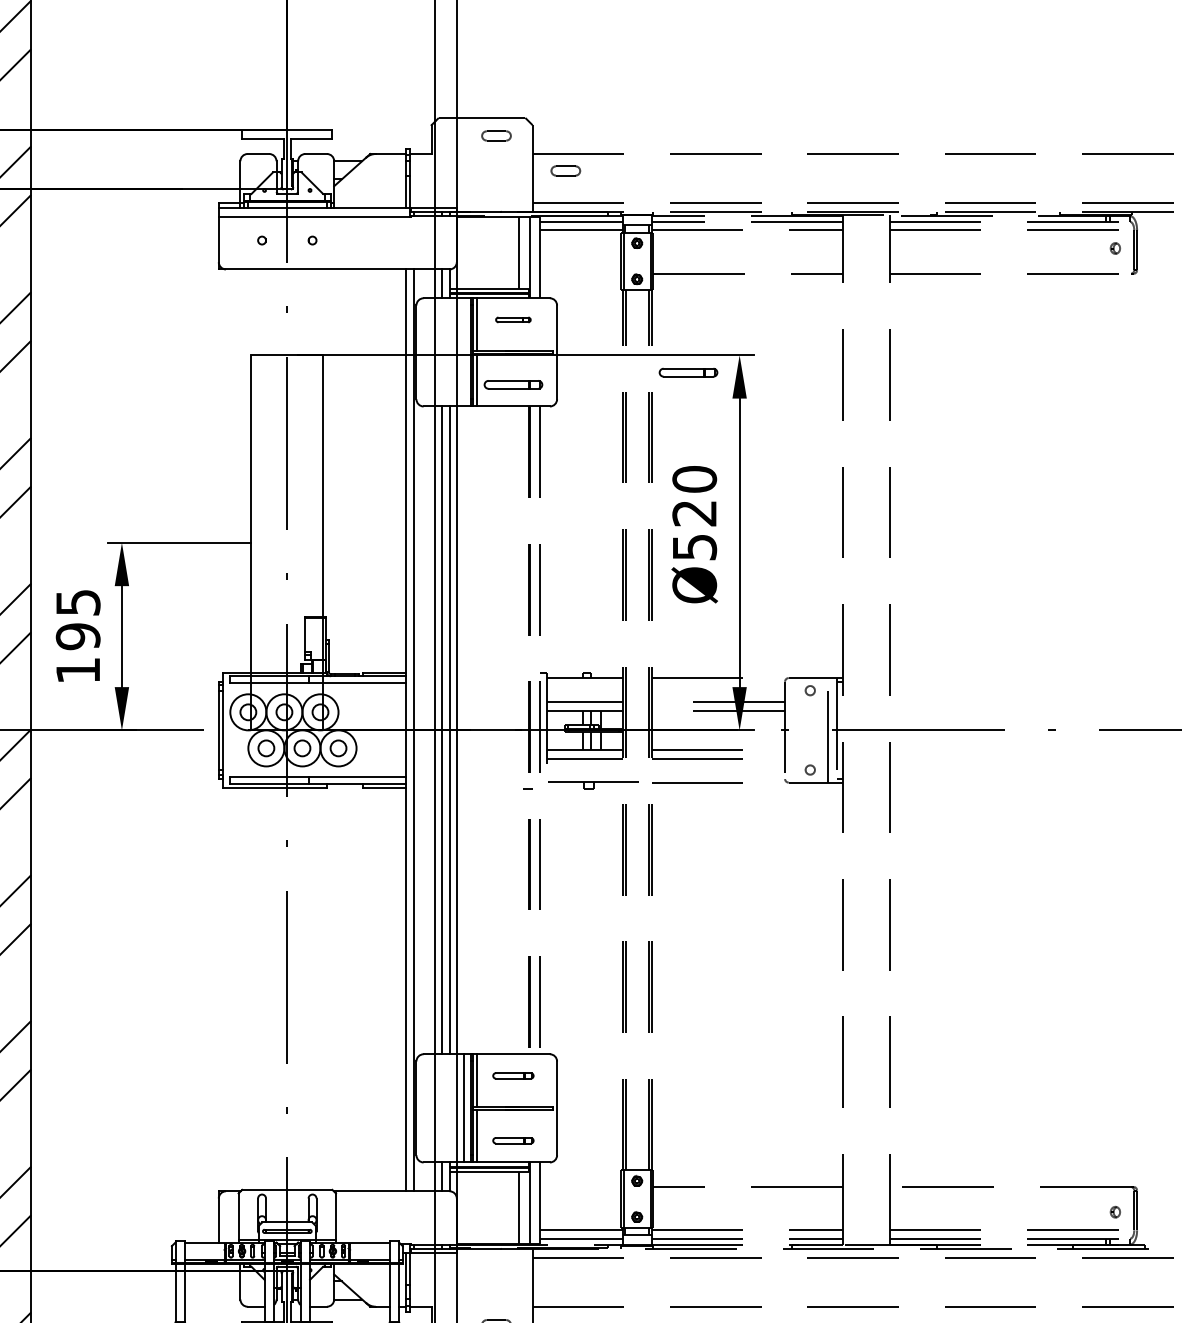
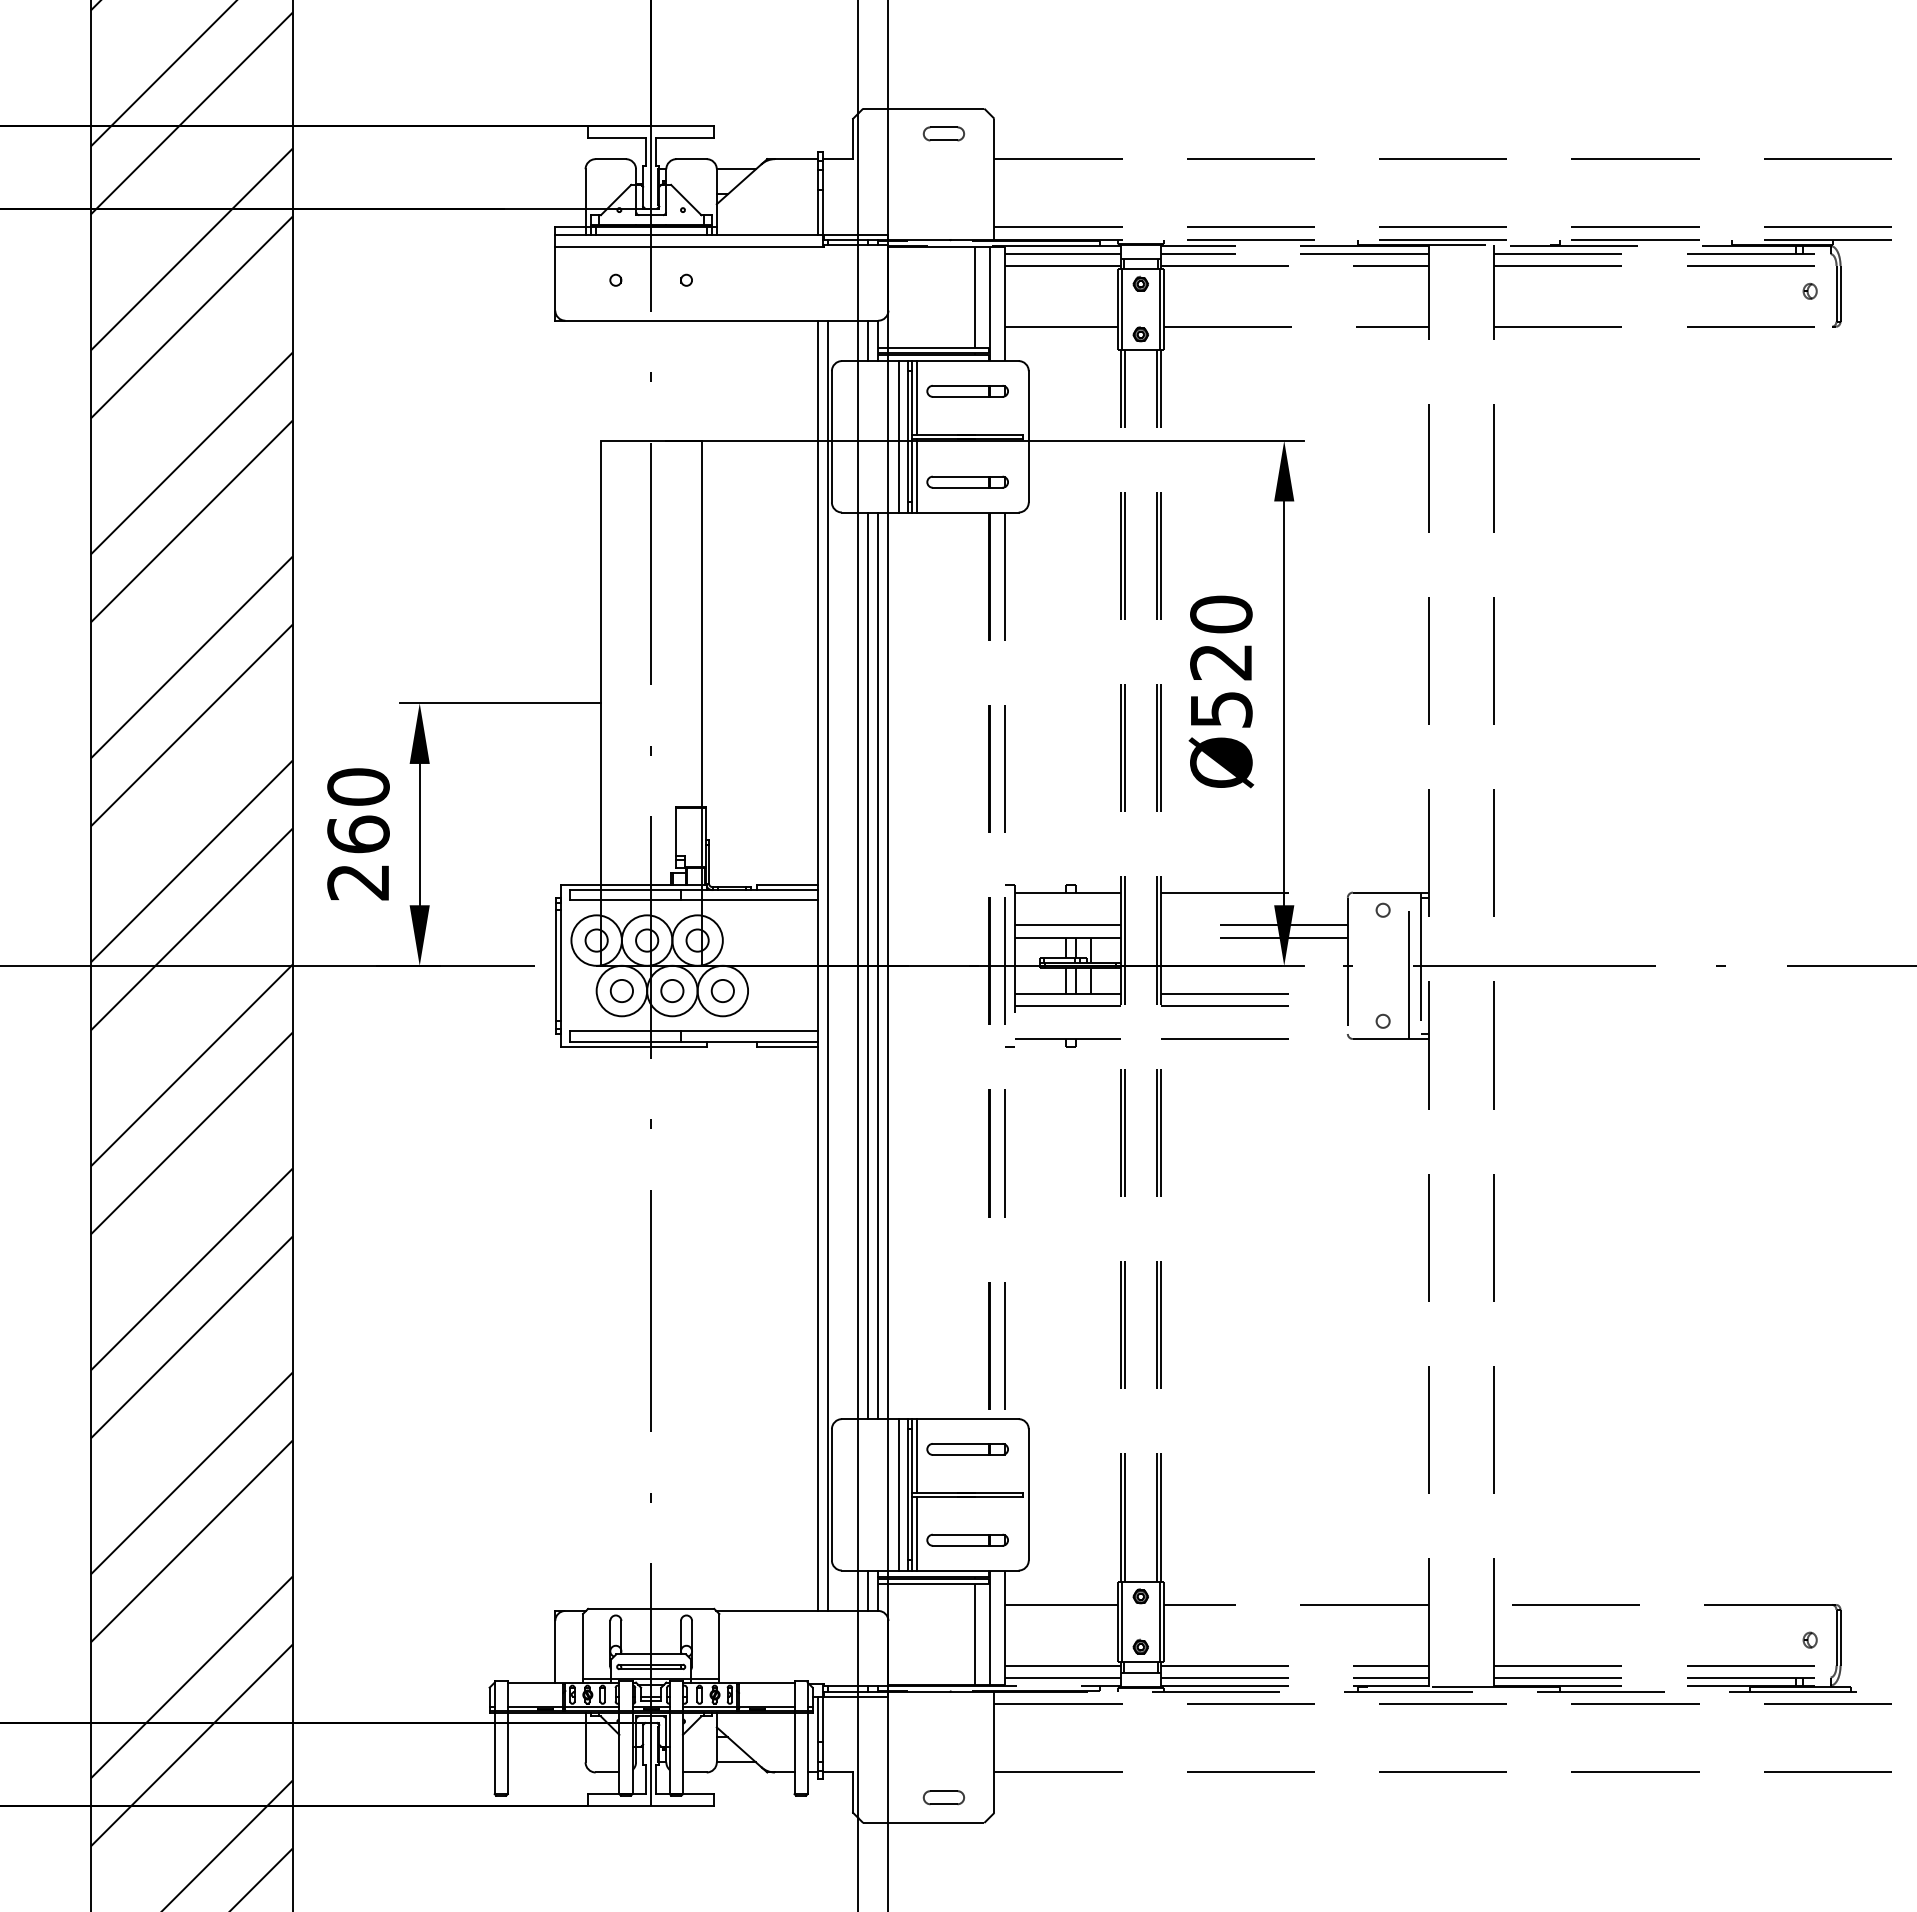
part: (565, 170) -> (1040, 182), removed
line: (580, 273) -> (1061, 326), added
part: (513, 320) -> (967, 391), size x1.67
line: (464, 352) -> (898, 436), added
part: (688, 372) -> (1212, 464), removed
text: (78, 636) -> (358, 834), 195 -> 260
part: (581, 785) -> (1062, 1042), size x0.71
part: (513, 1075) -> (967, 1449), size x1.43
part: (513, 1140) -> (967, 1539), size x1.43
line: (580, 1186) -> (1061, 1604), added

